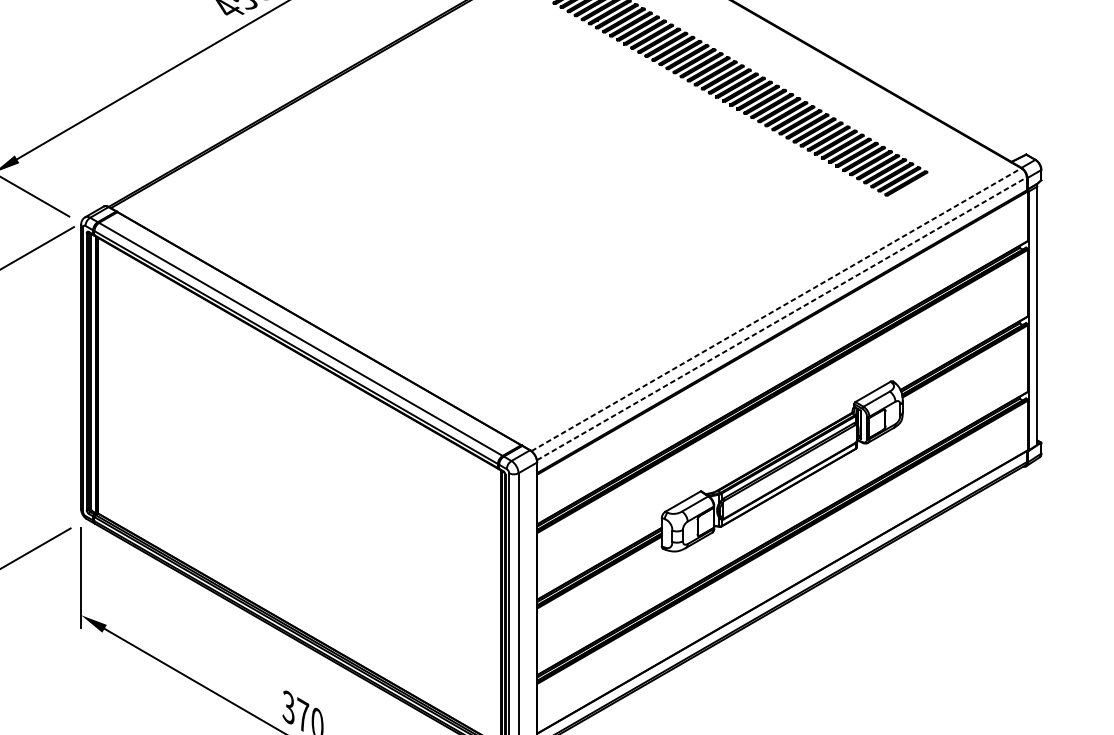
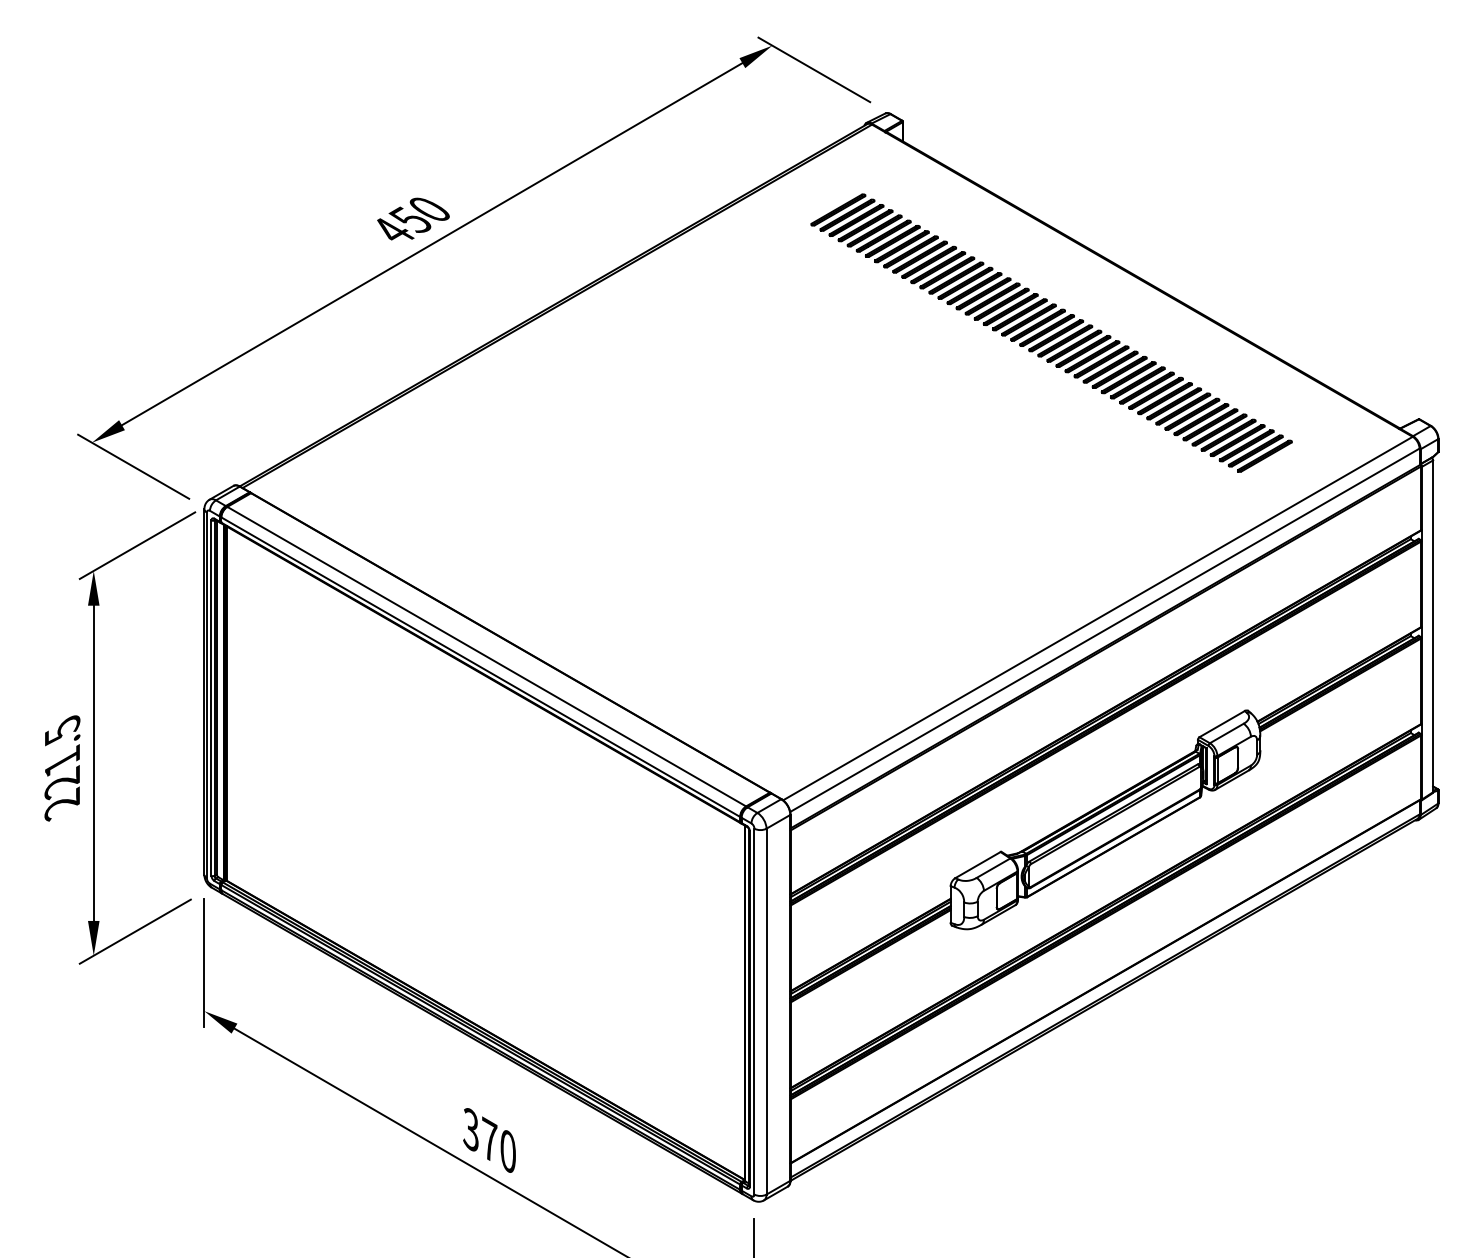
line: (776, 309) -> (1098, 618), dashed -> solid
line: (782, 319) -> (1105, 630), dashed -> solid

